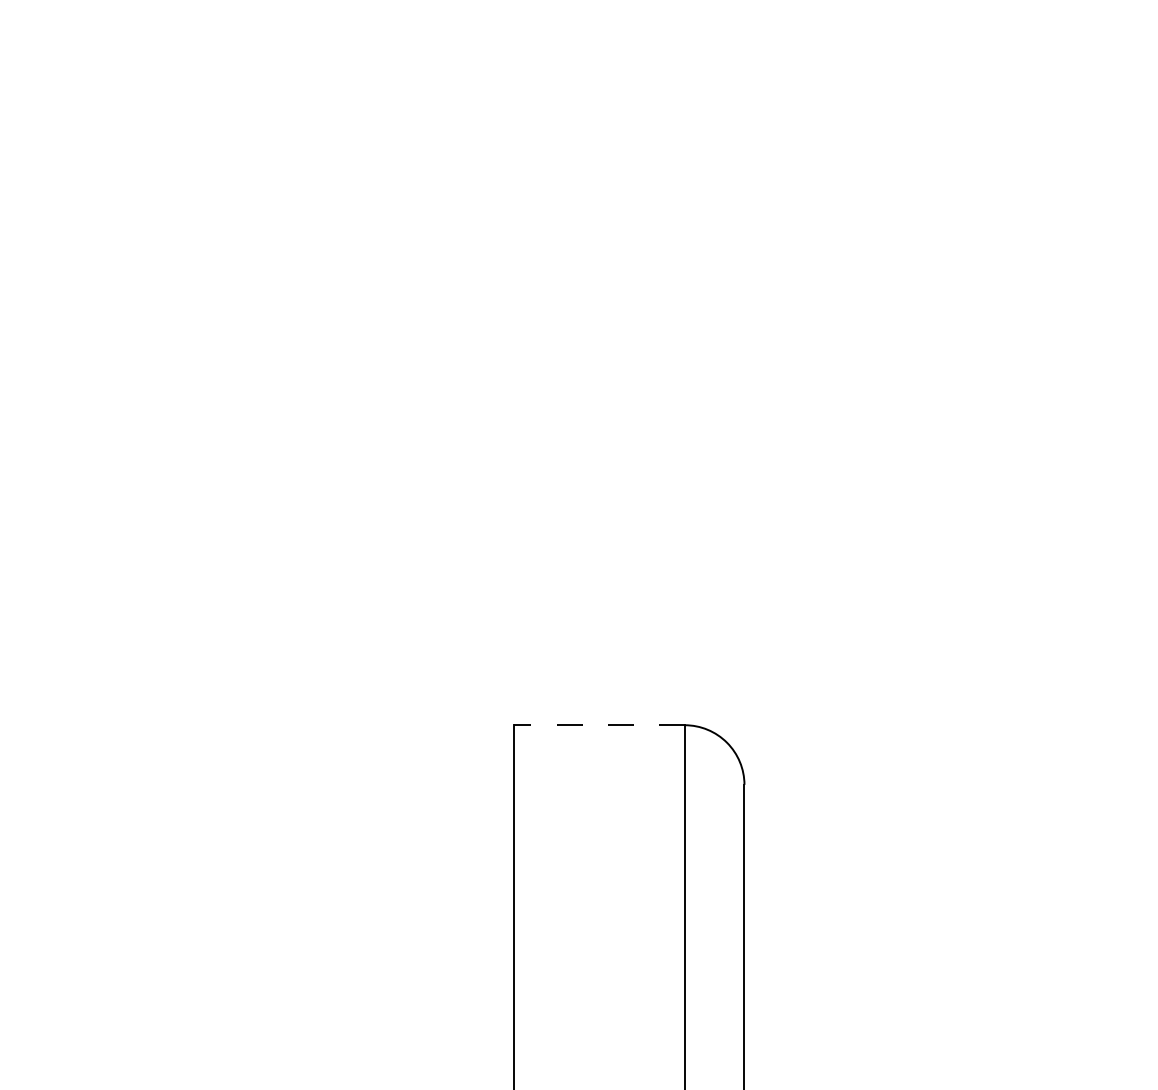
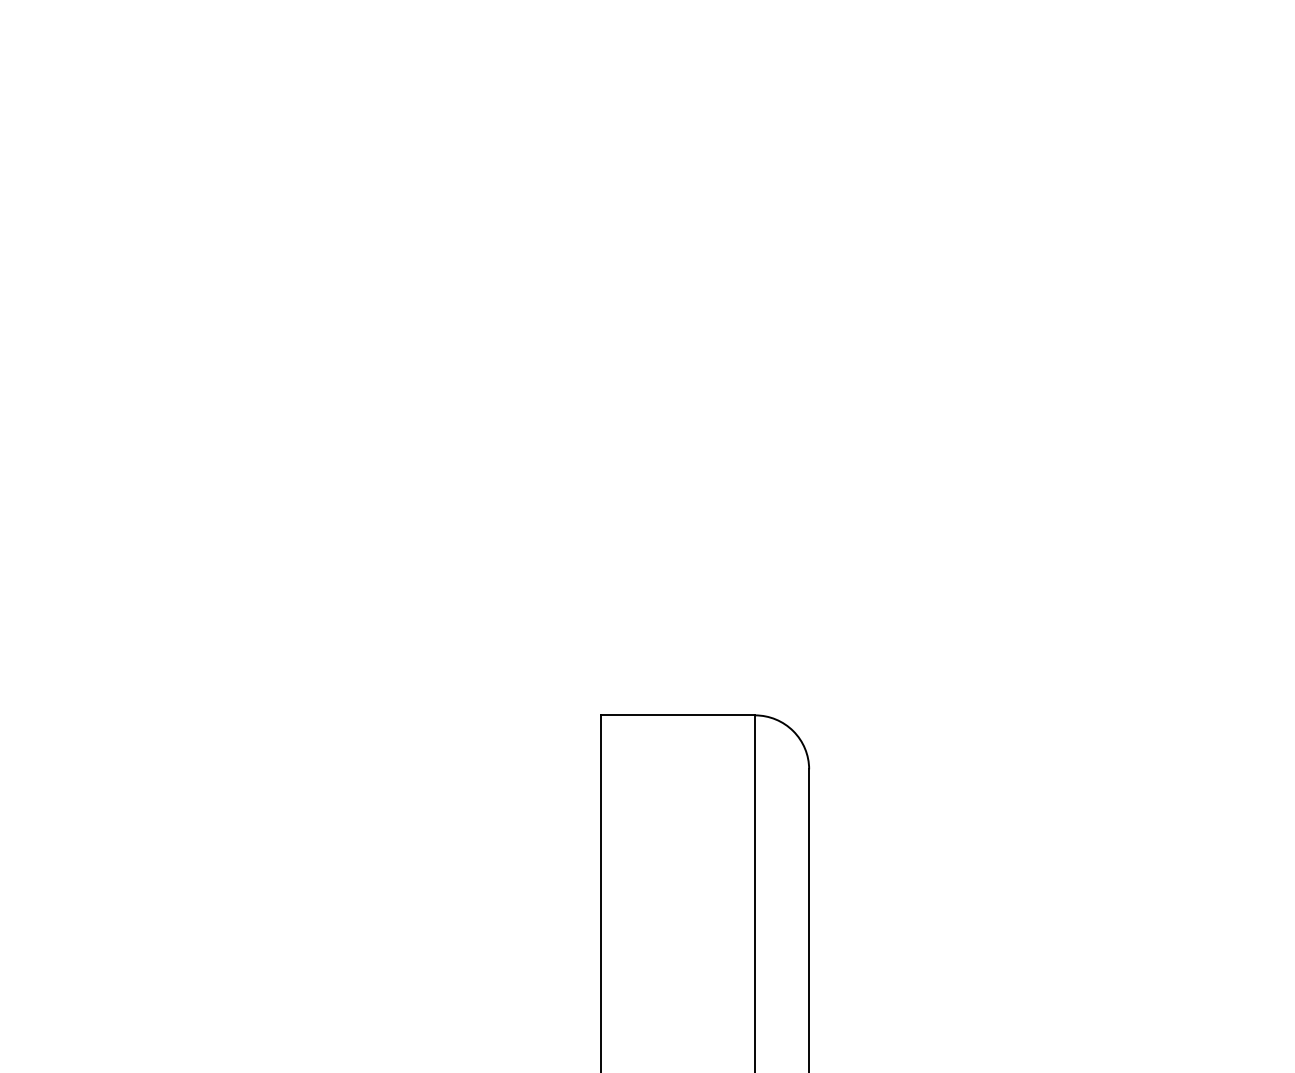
line: (598, 725) -> (677, 715), dashed -> solid

